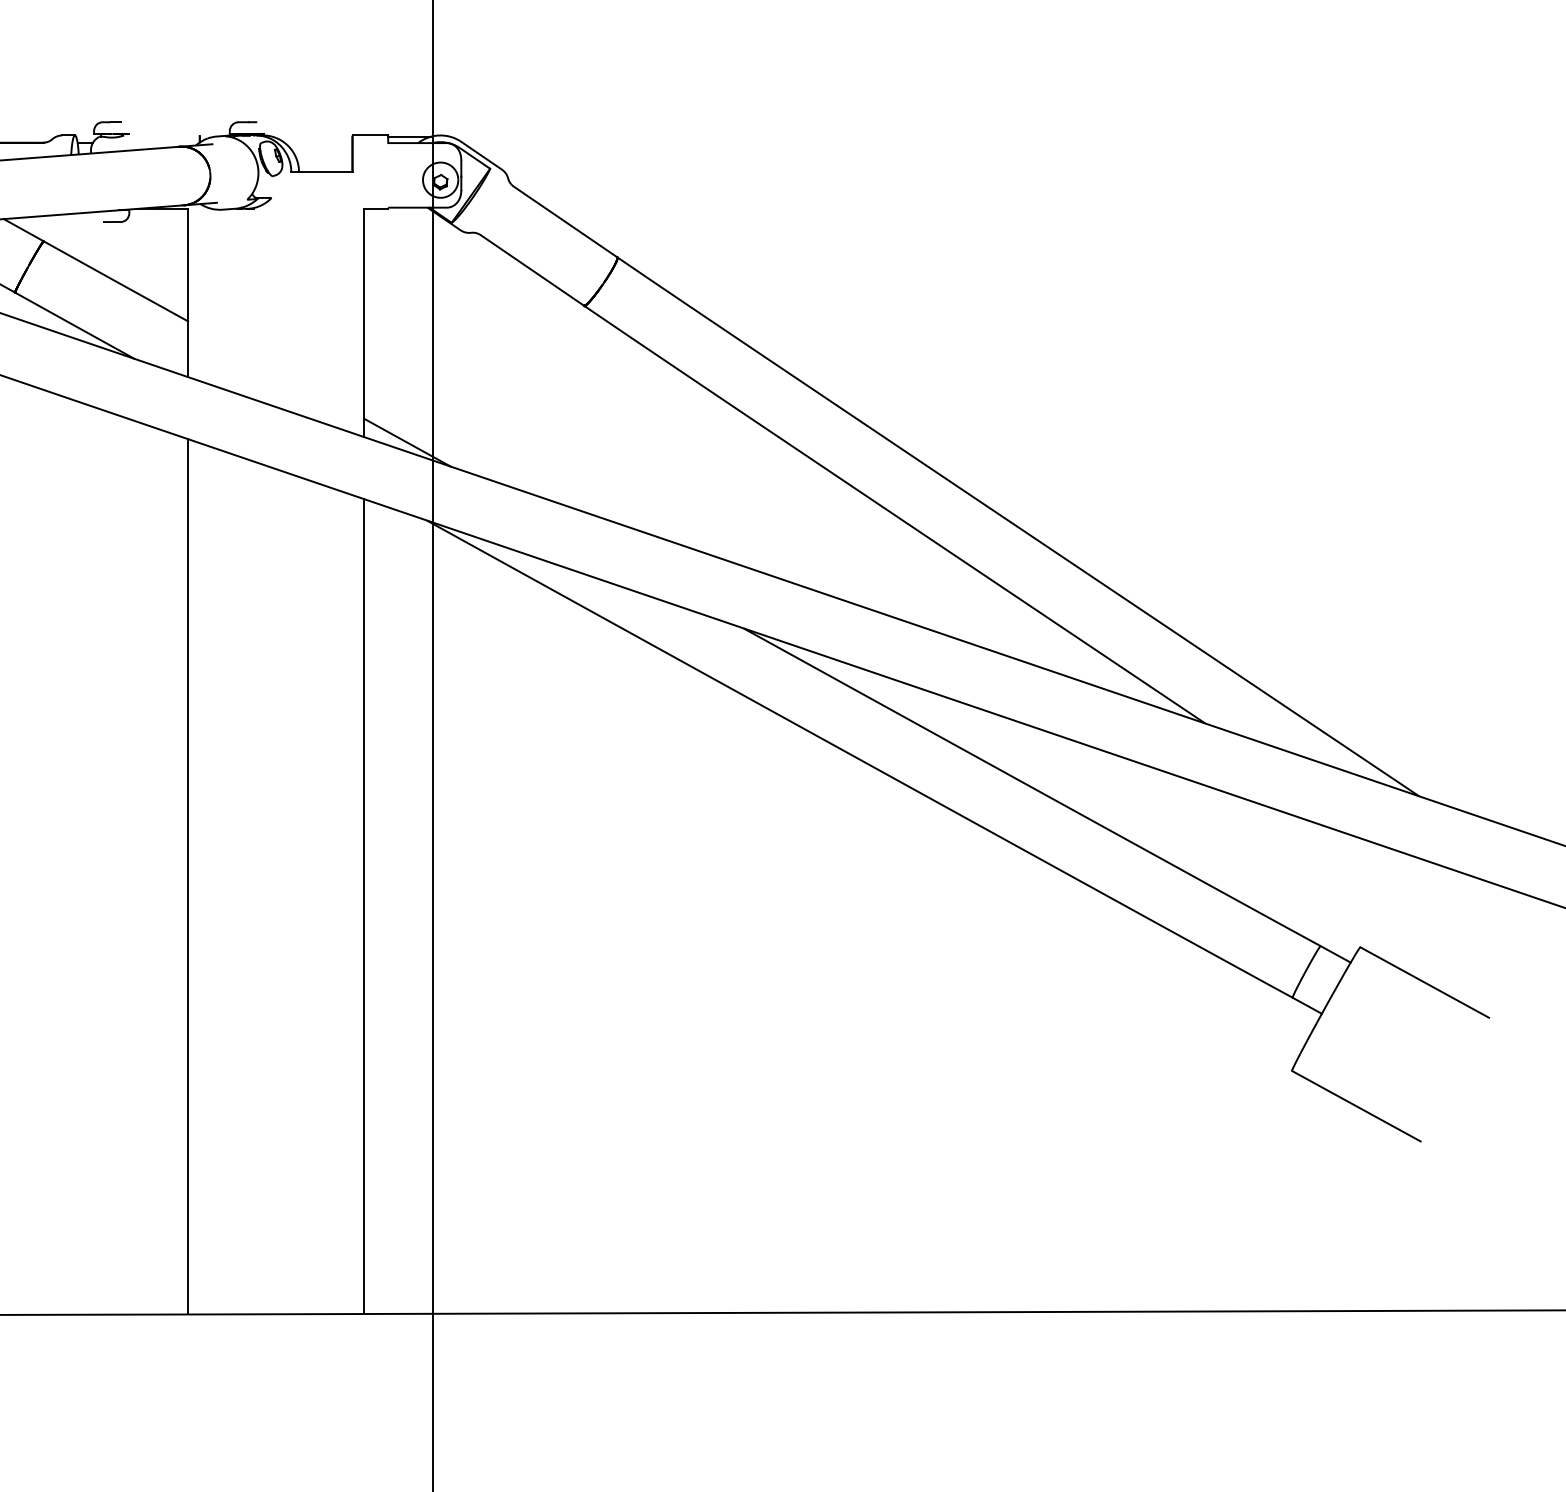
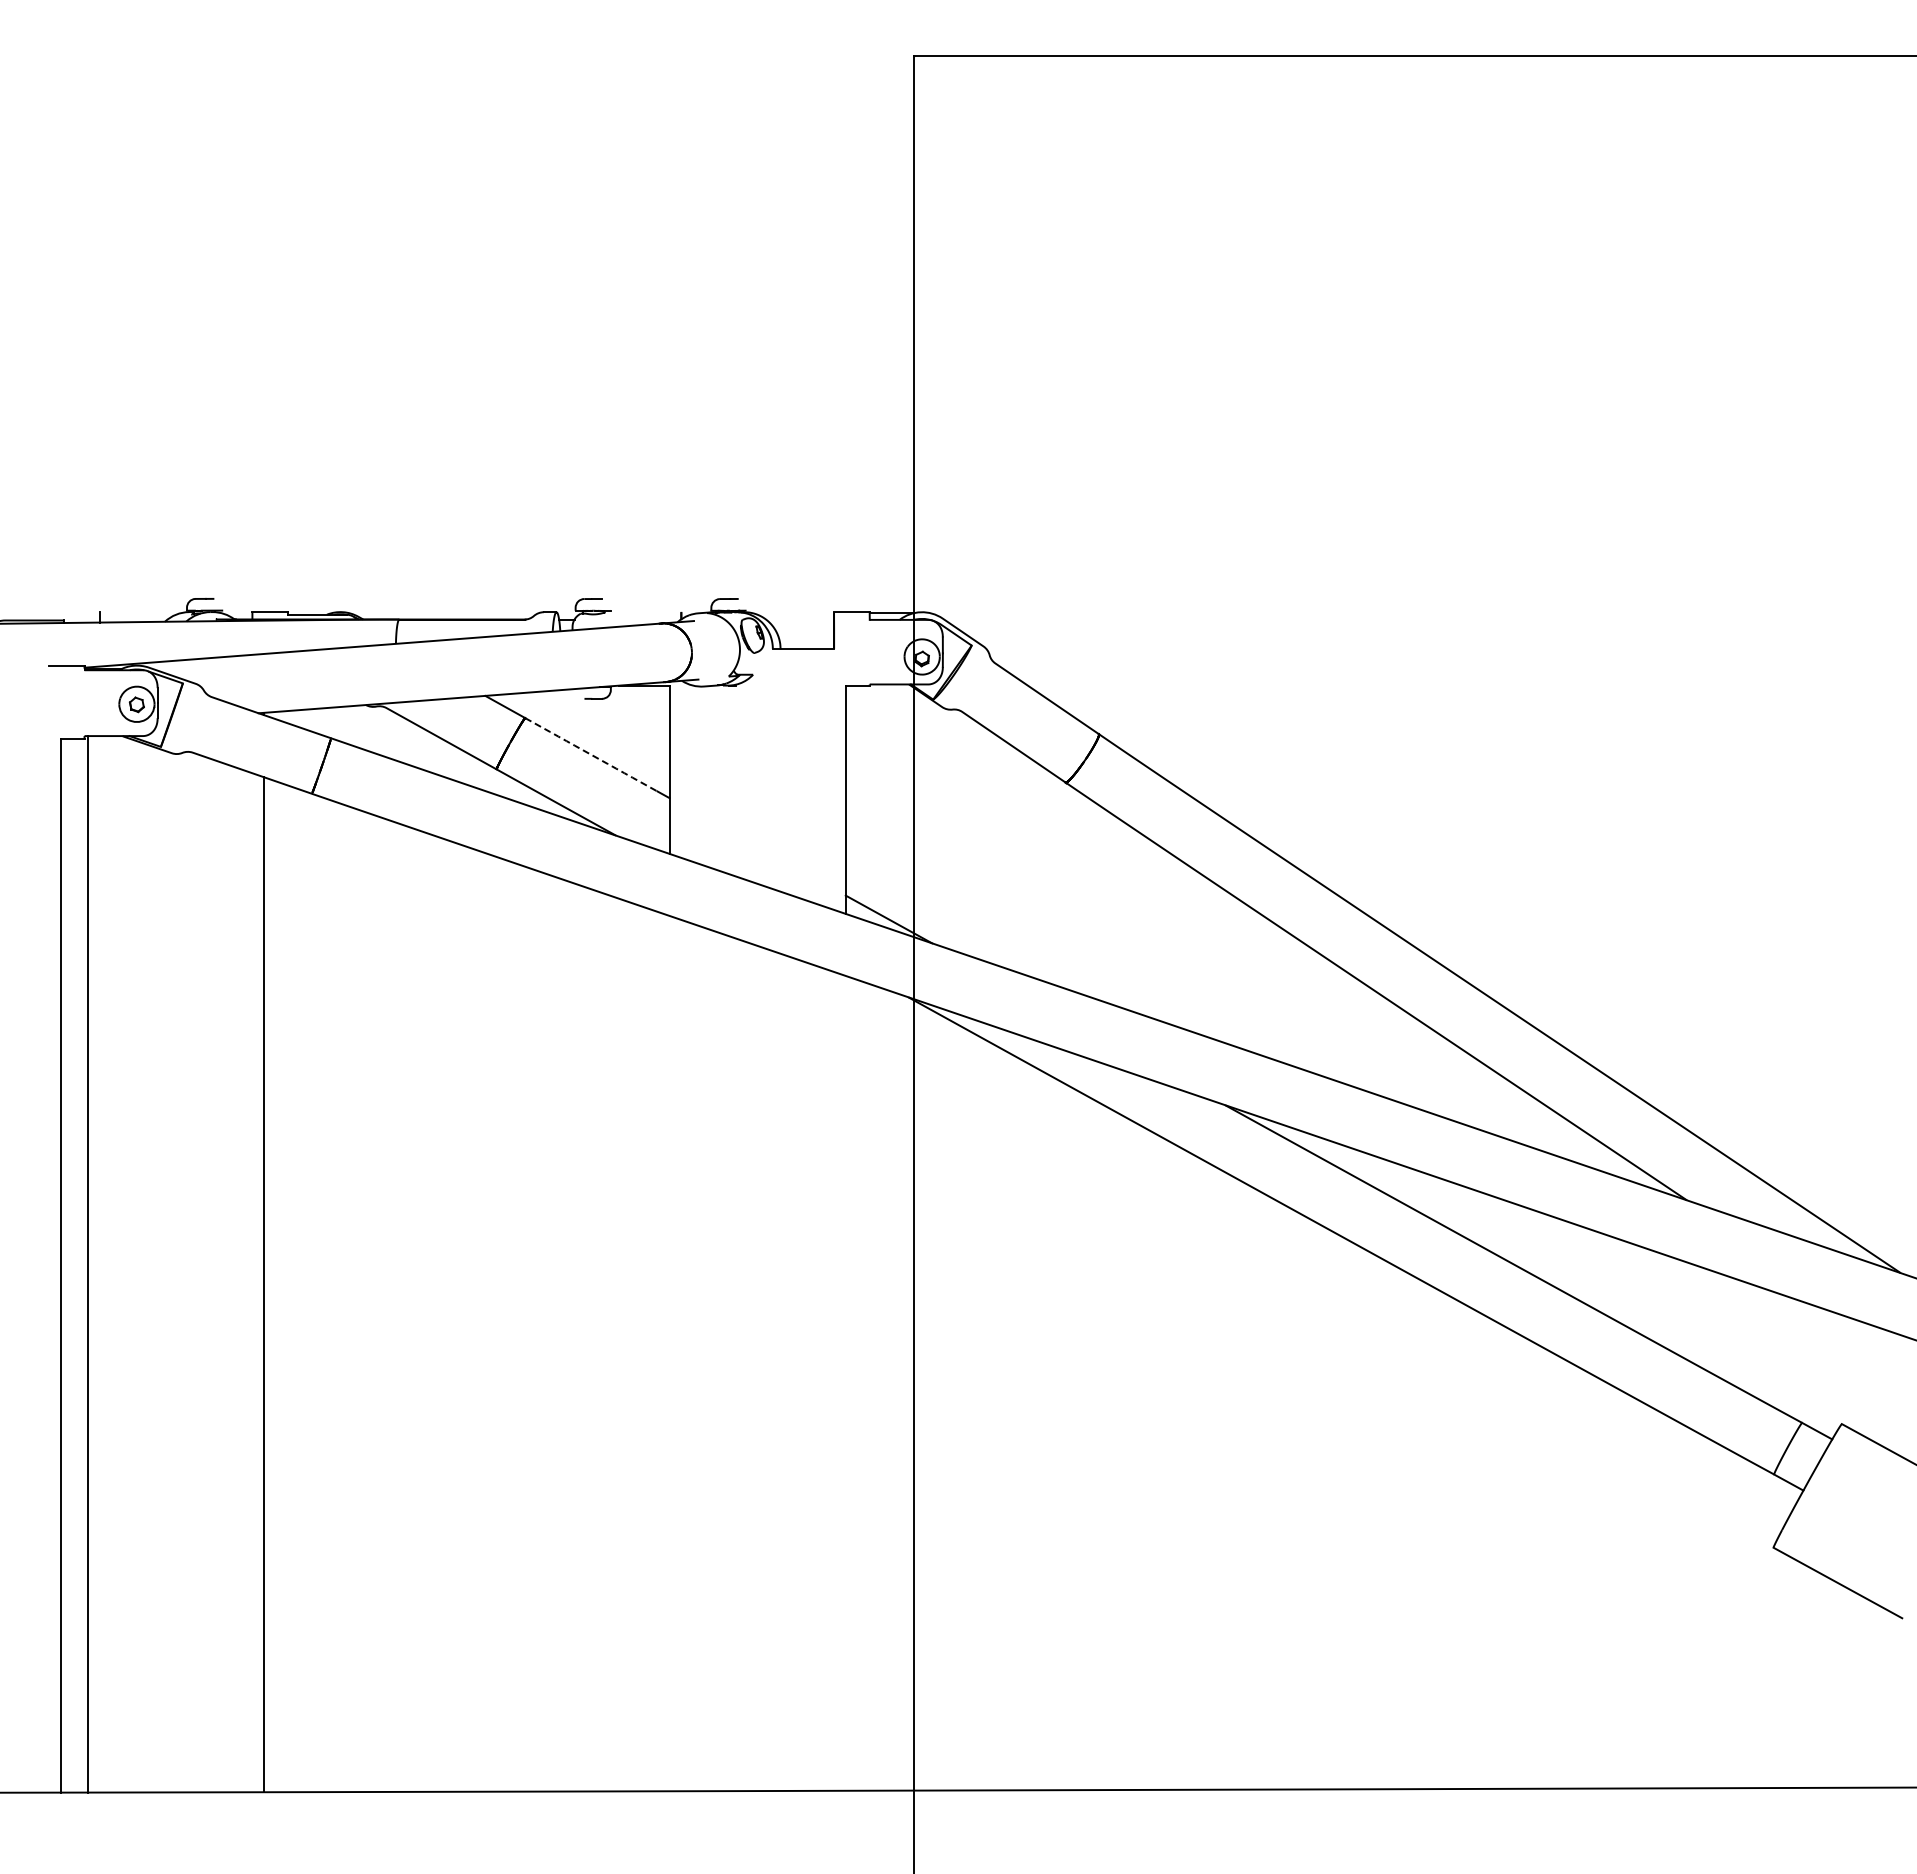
arc: (109, 277) -> (591, 754), solid -> dashed
line: (187, 876) -> (669, 1353), removed
line: (363, 905) -> (845, 1382), removed

